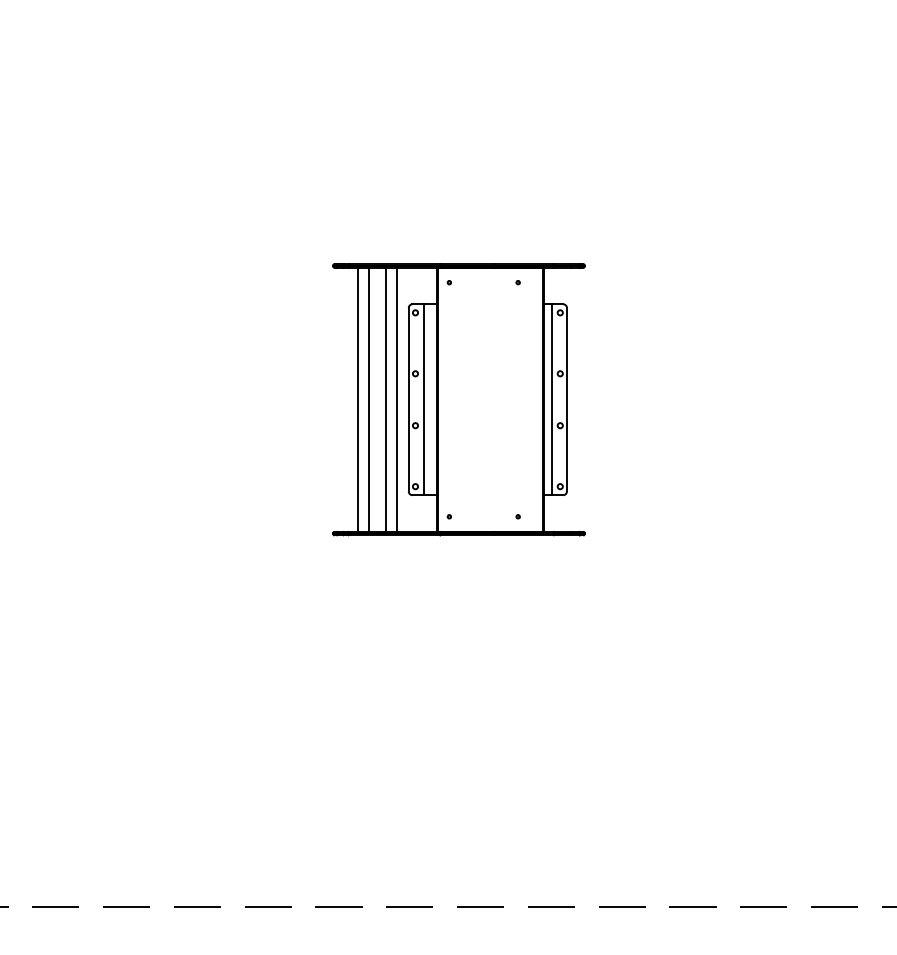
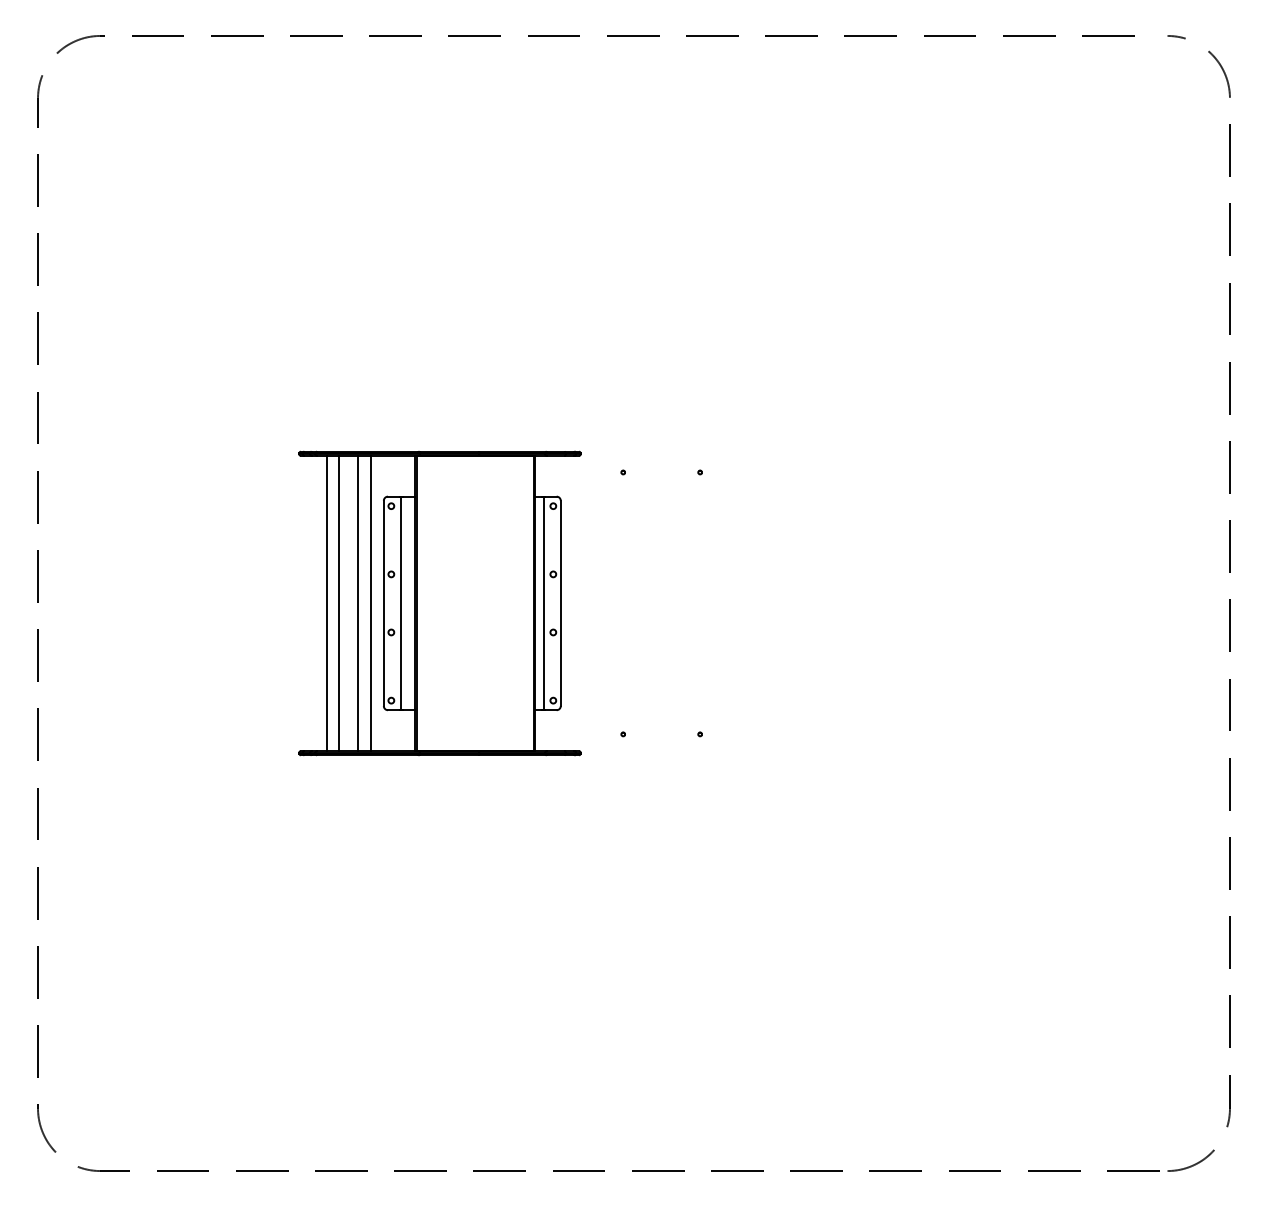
part: (458, 399) -> (439, 603), moved

